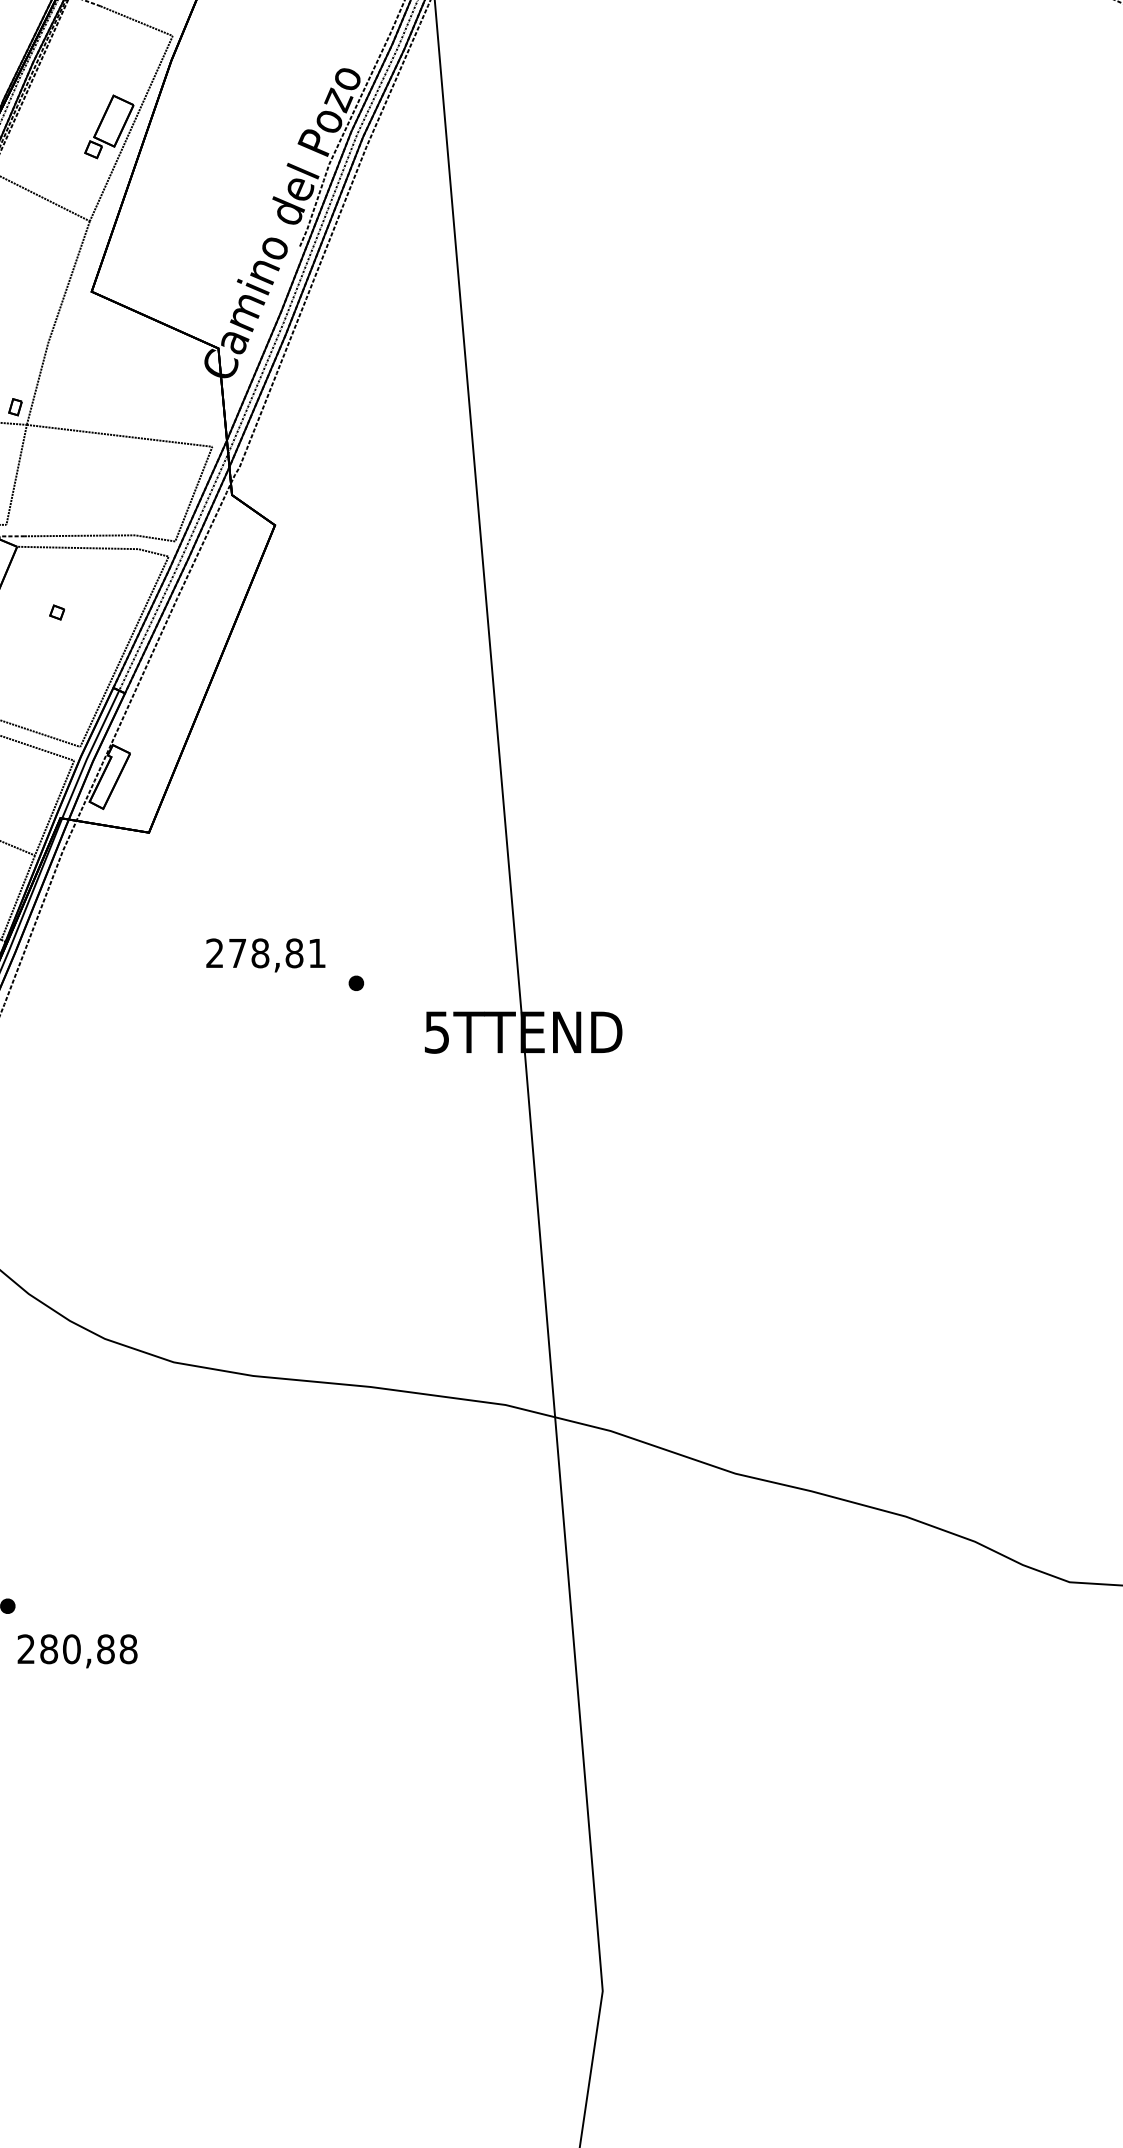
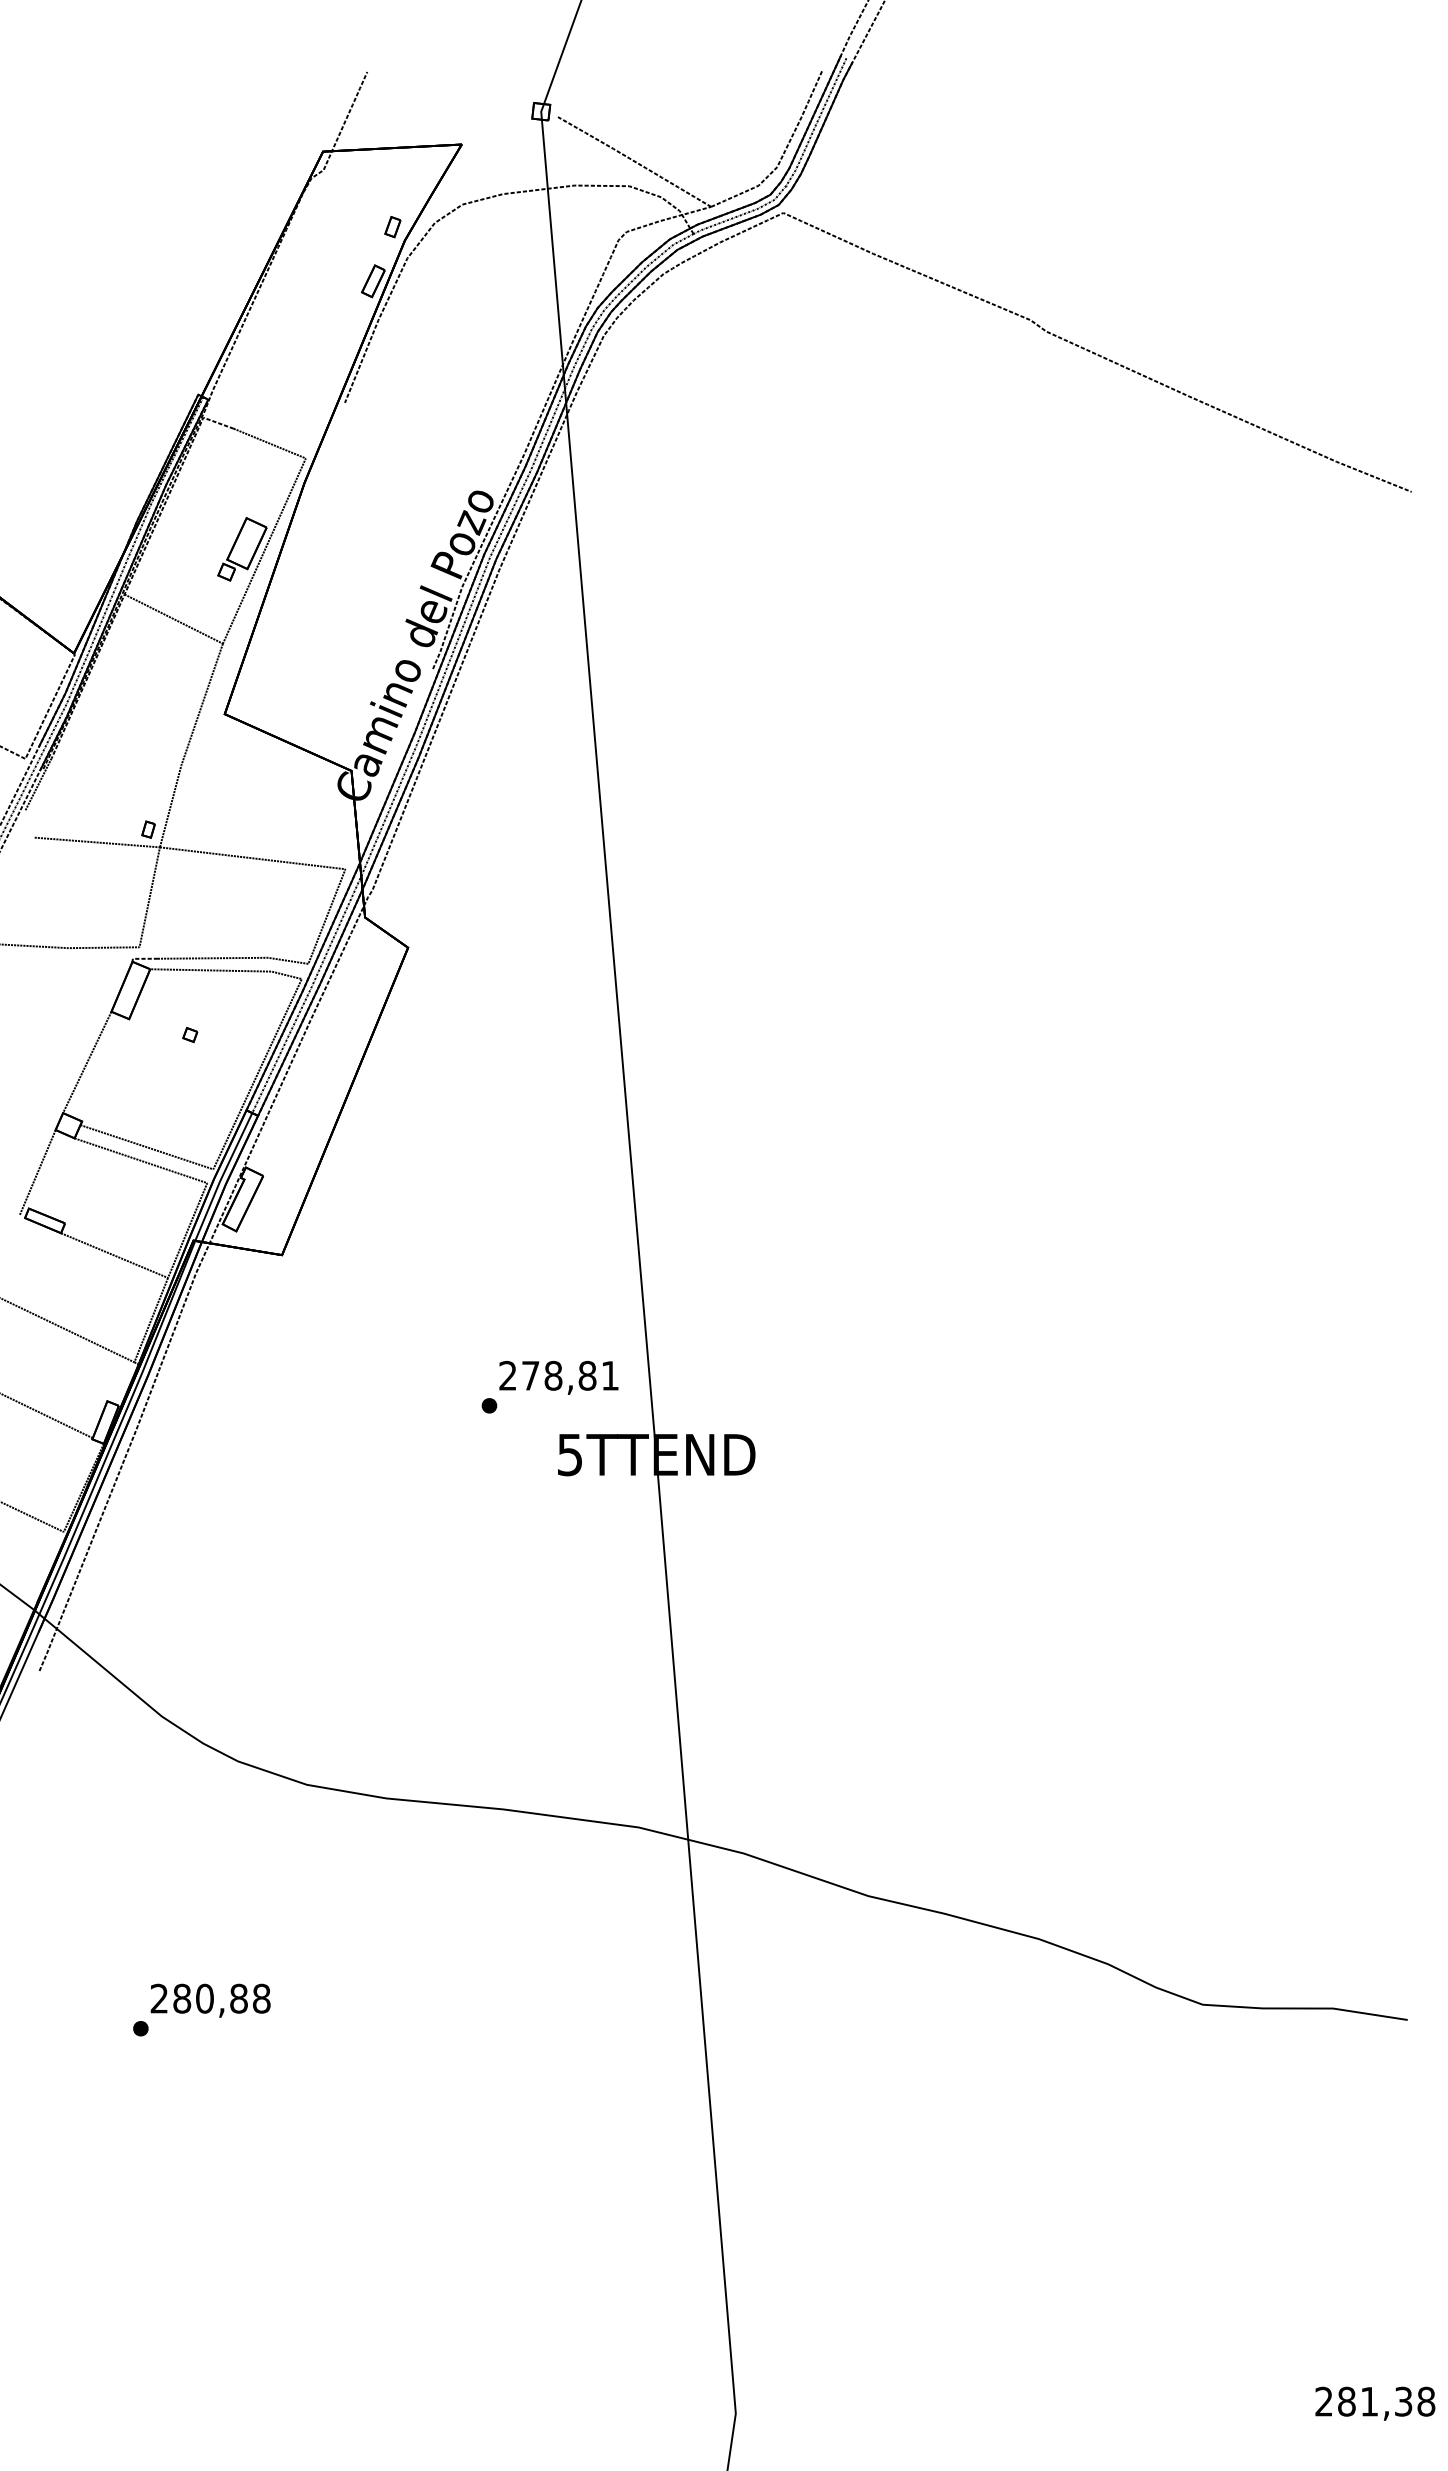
text: (265, 955) -> (558, 1377), moved
text: (77, 1651) -> (210, 2000), moved

